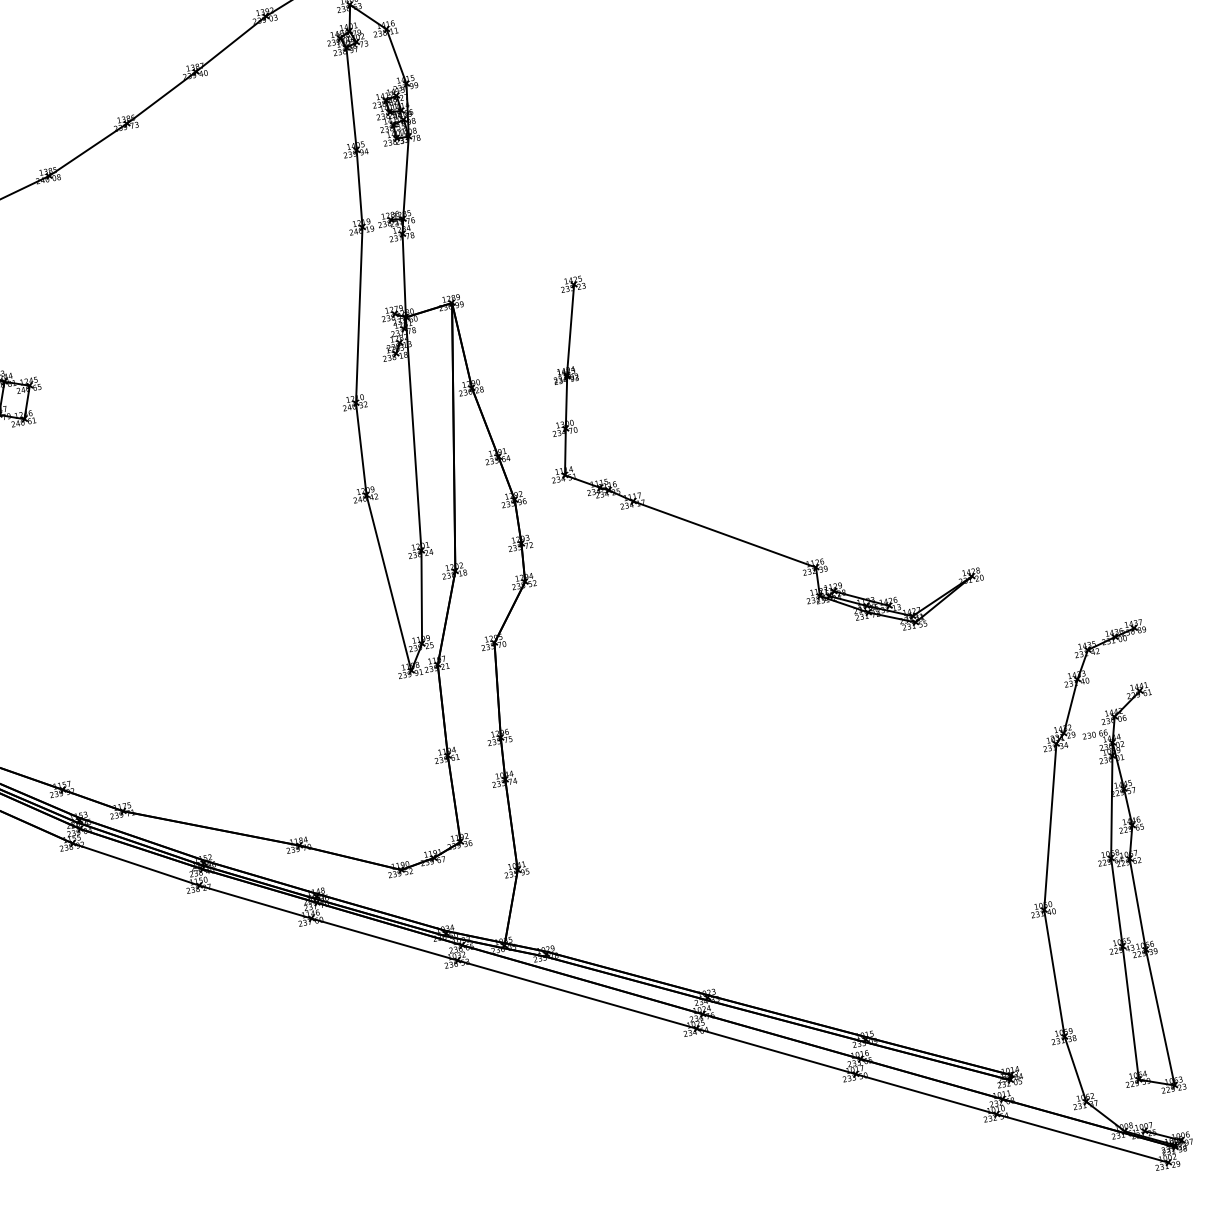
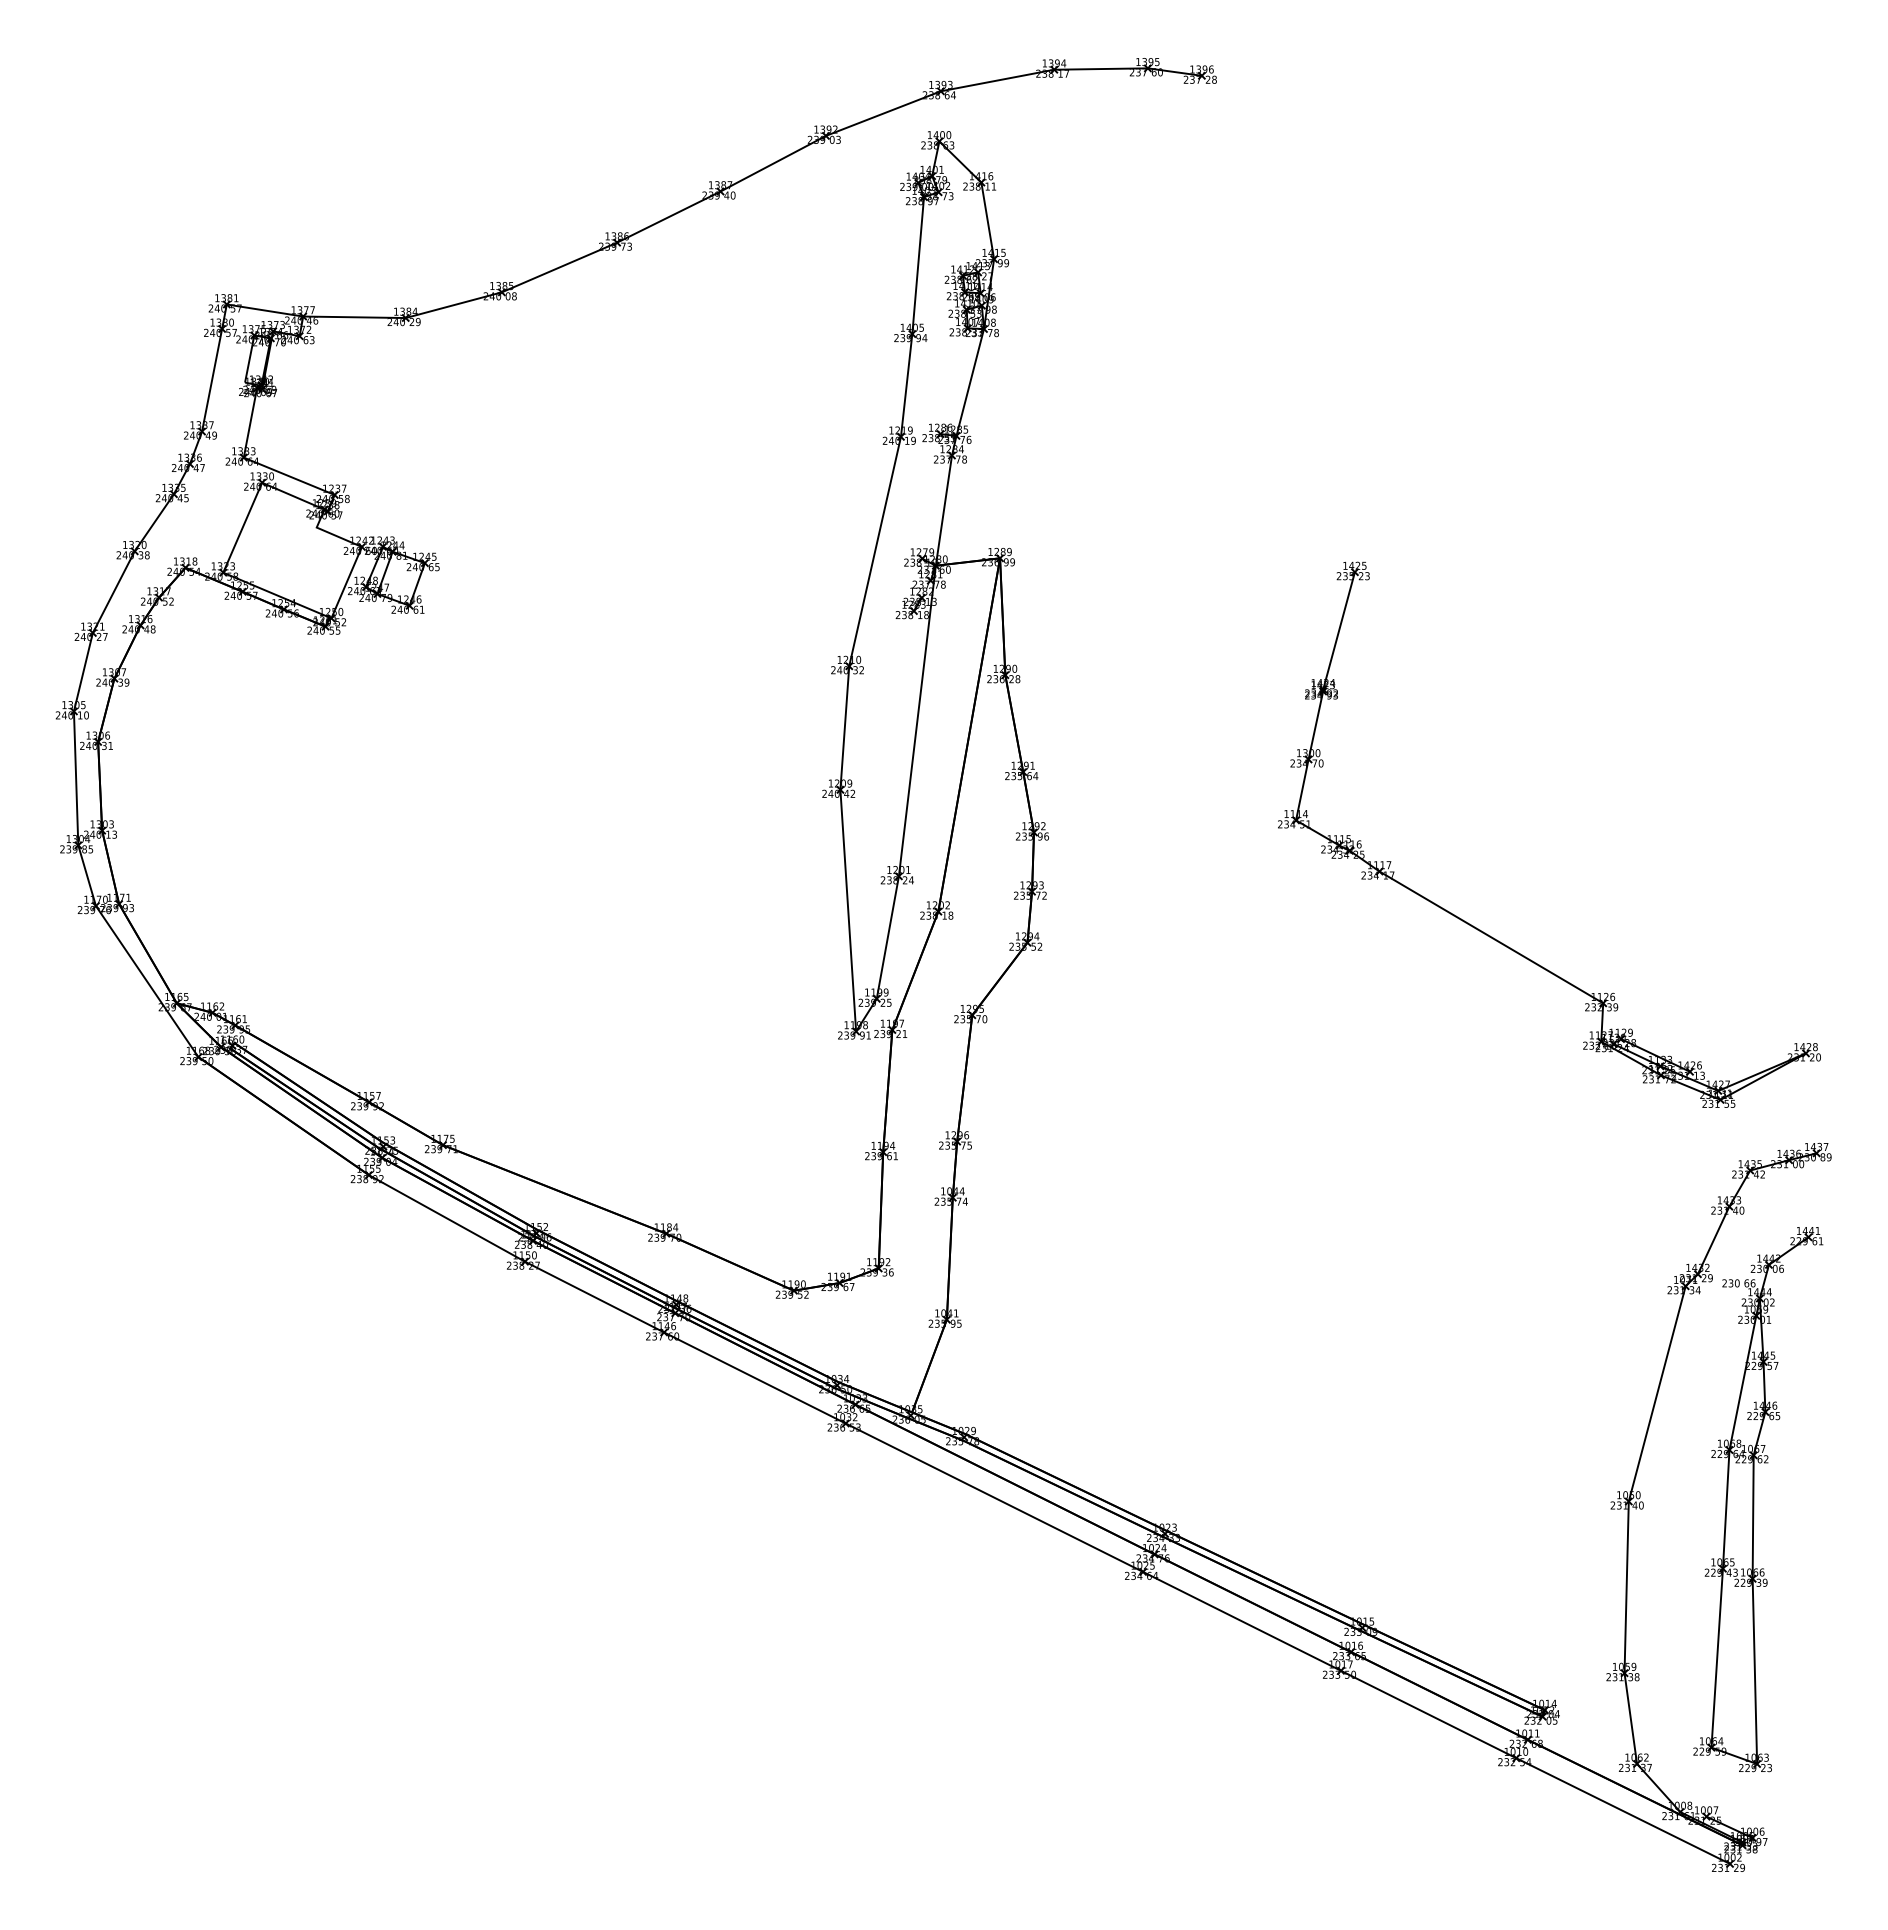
part: (723, 533) -> (1490, 935), moved

